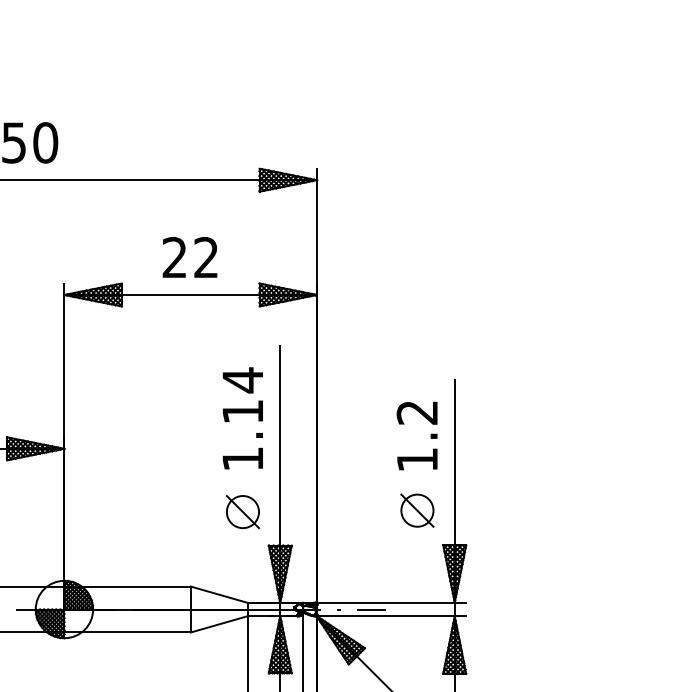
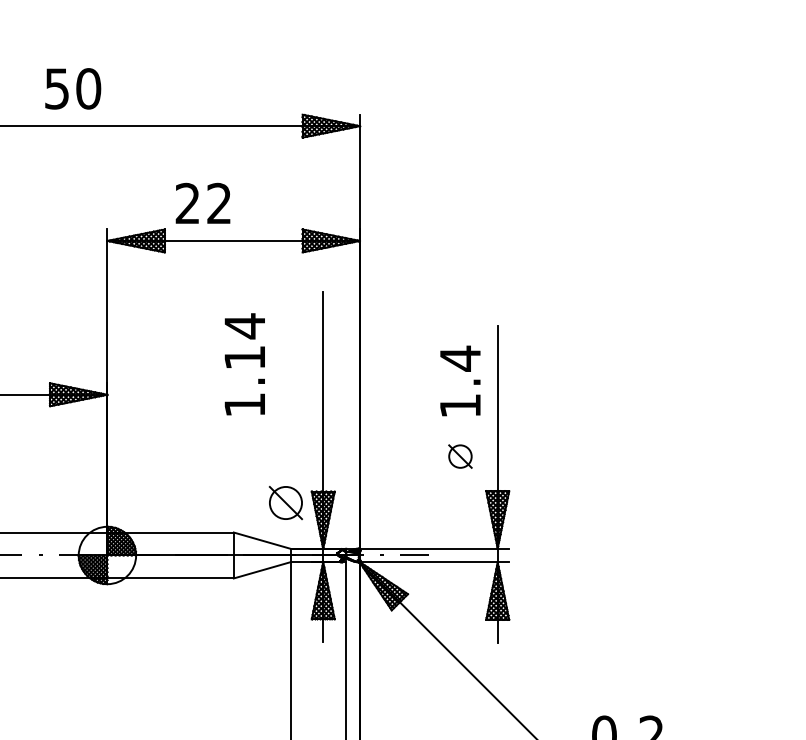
text: (189, 256) -> (202, 202), moved
text: (416, 412) -> (459, 358), 1.2 -> 1.4
text: (242, 418) -> (244, 364), moved
part: (417, 510) -> (460, 456), size x0.7
part: (242, 511) -> (285, 502), moved

